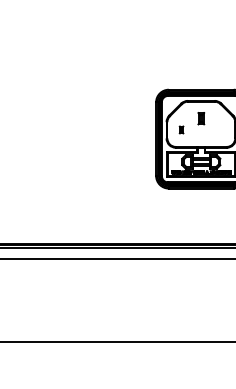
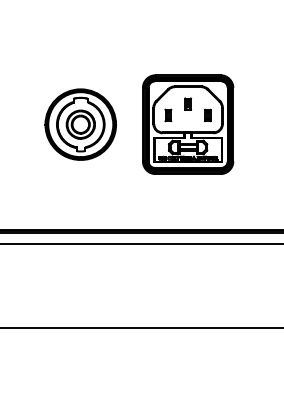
part: (181, 129) -> (168, 115), size x1.67
part: (220, 129) -> (207, 115), added
part: (93, 138) -> (80, 124), added

